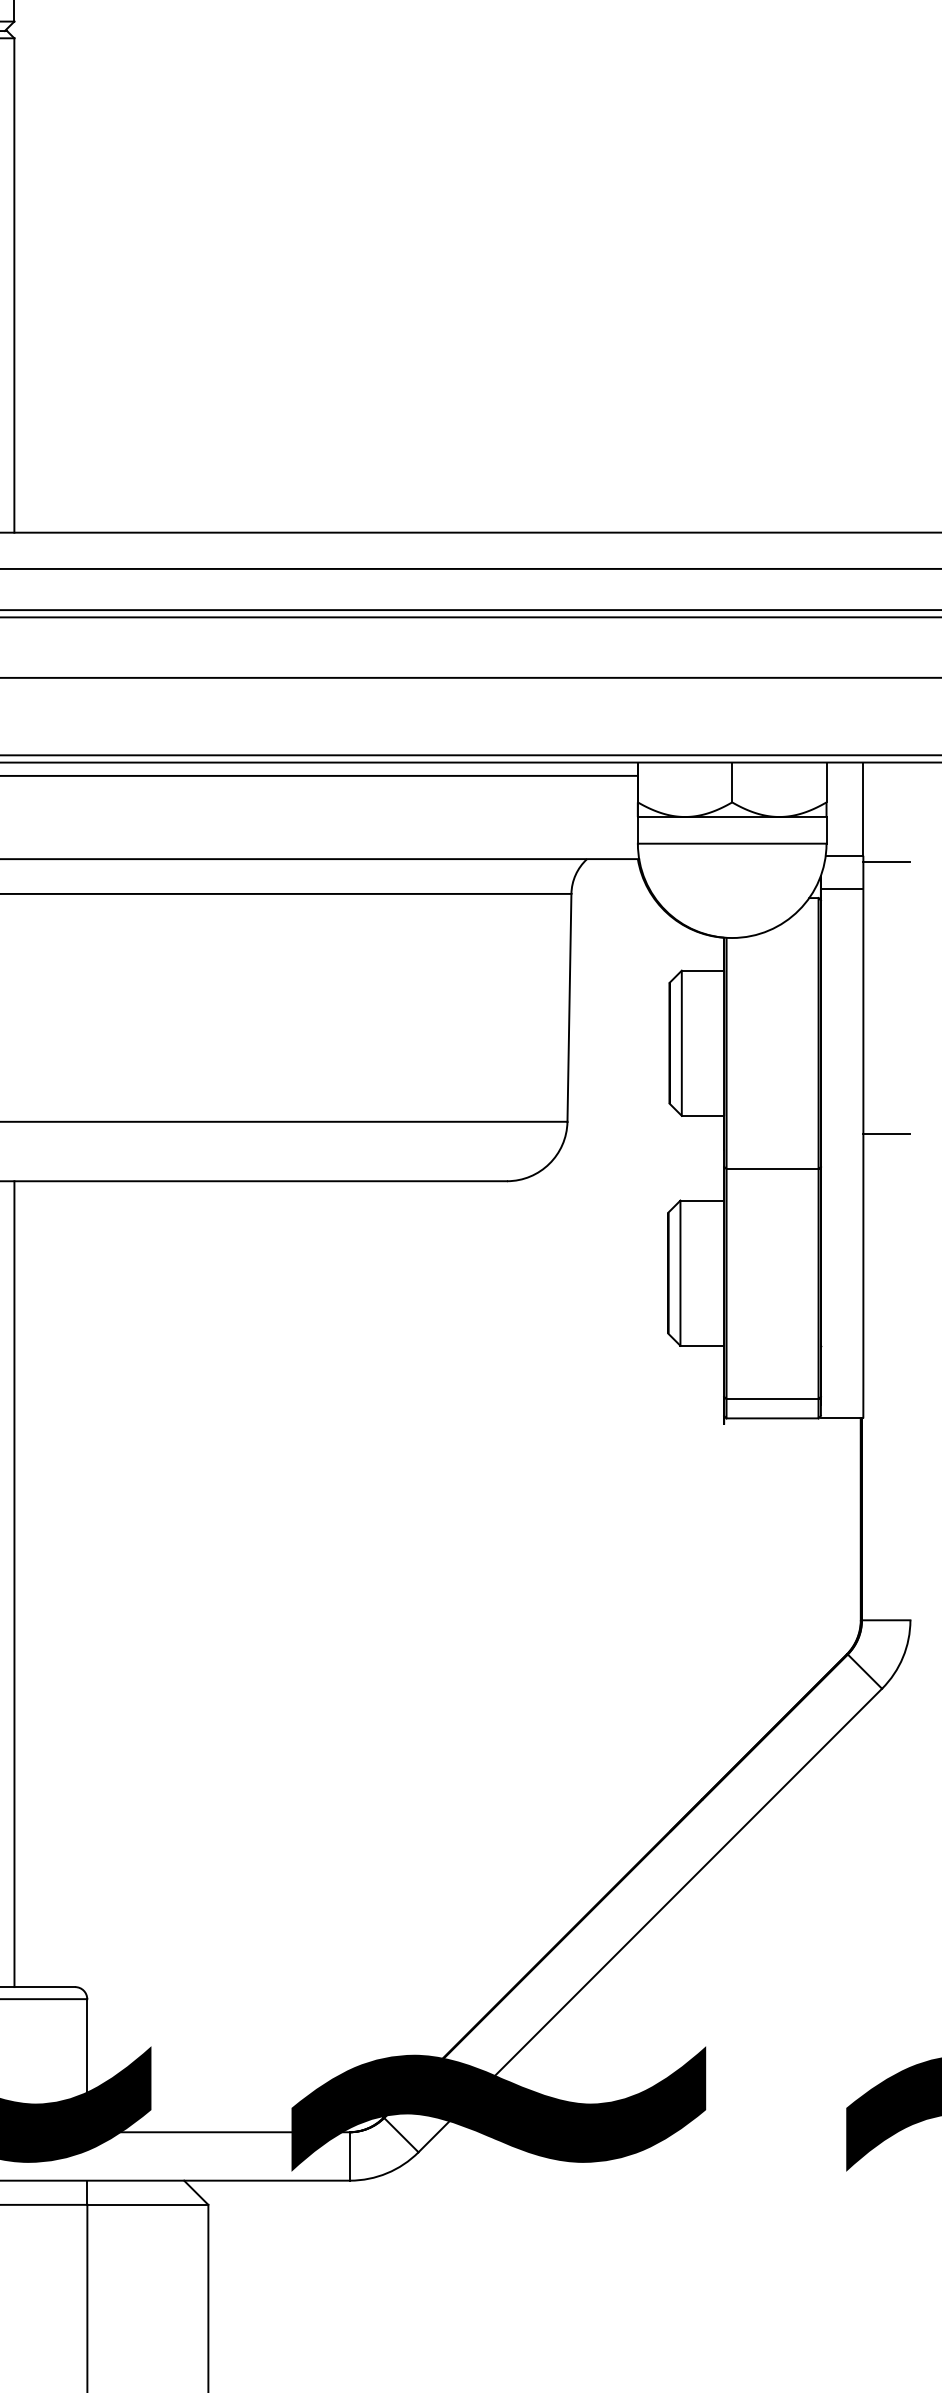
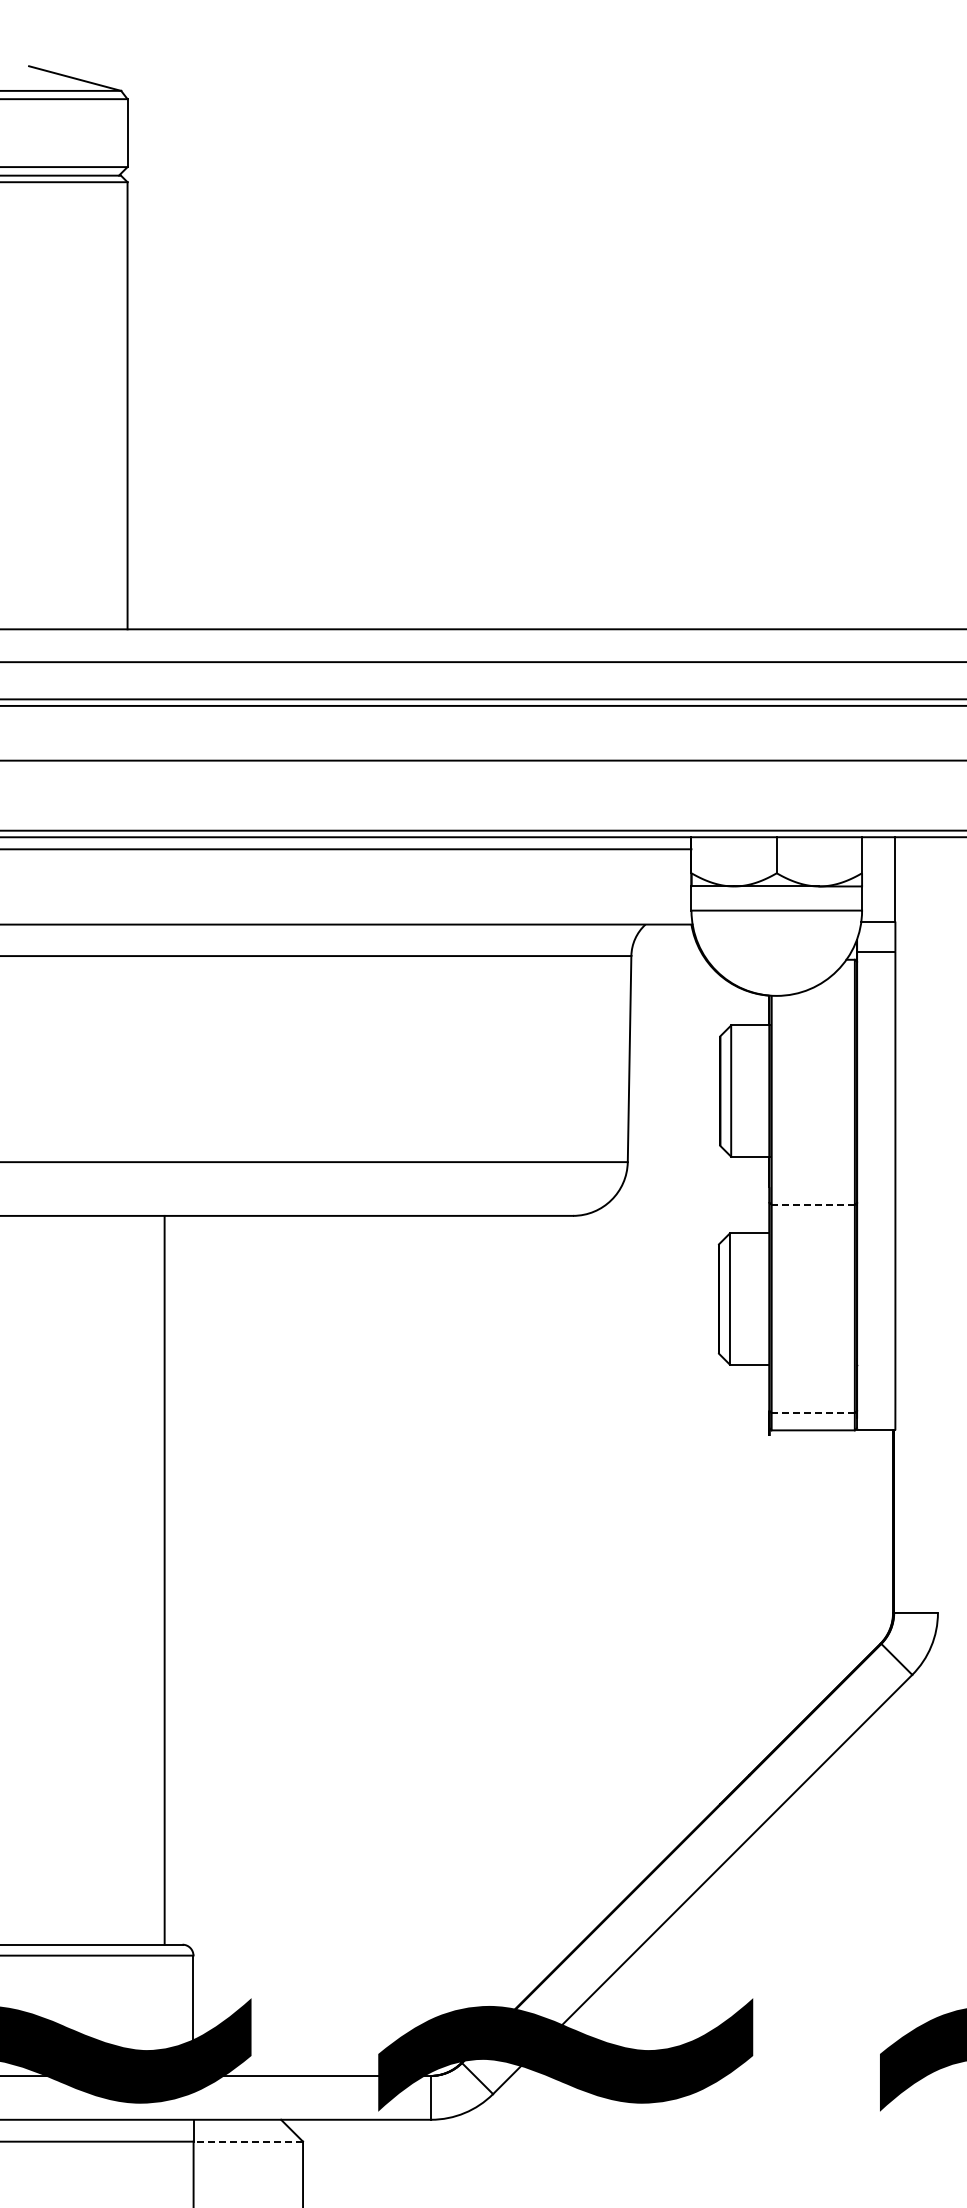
line: (886, 861) -> (916, 926), removed
line: (886, 1134) -> (916, 1173), removed
line: (772, 1168) -> (813, 1204), solid -> dashed
line: (772, 1398) -> (813, 1412), solid -> dashed
line: (14, 1583) -> (164, 1579), moved
line: (148, 2204) -> (248, 2141), solid -> dashed

